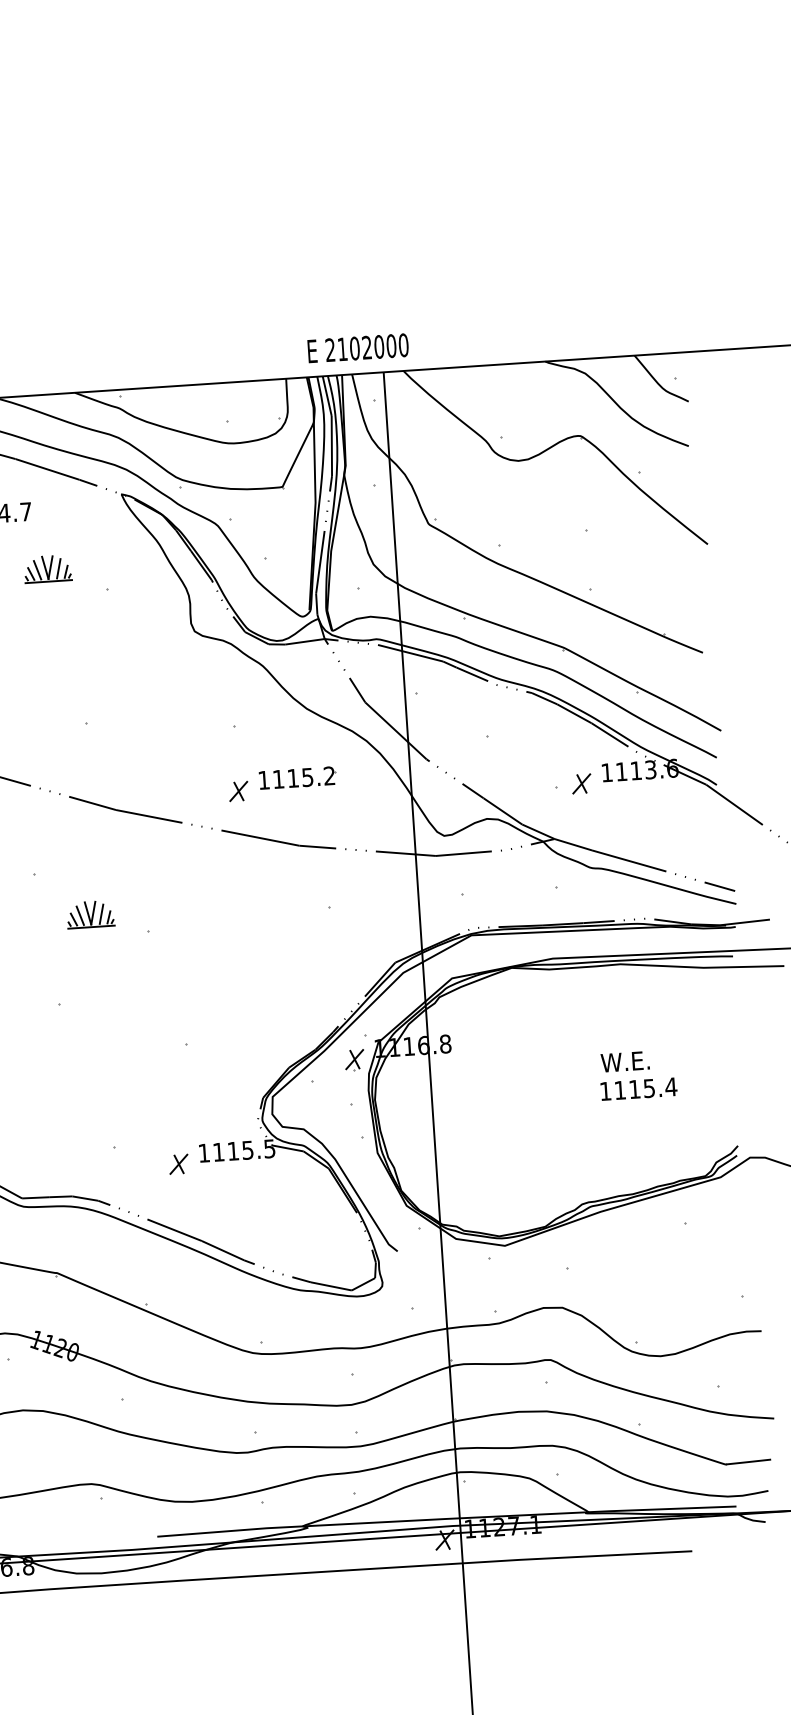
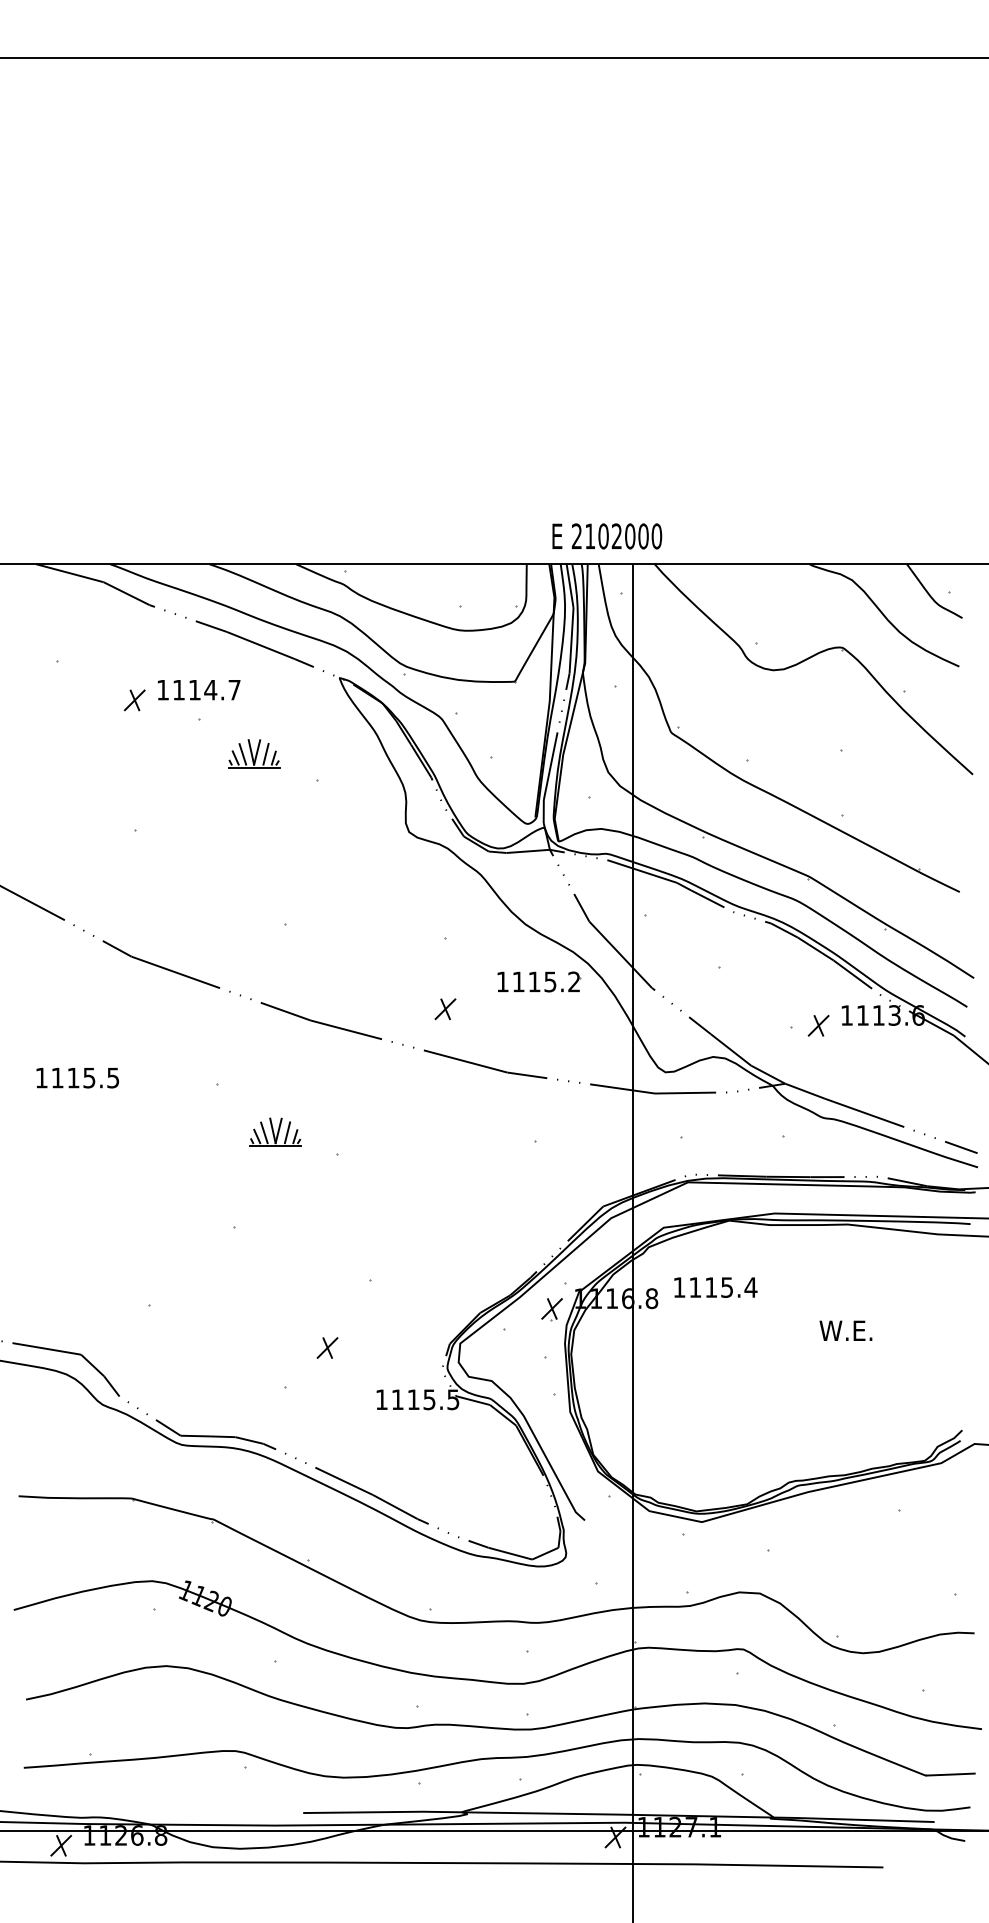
part: (297, 777) -> (539, 981), moved
text: (638, 1089) -> (715, 1287), moved
part: (178, 1163) -> (327, 1347), moved

